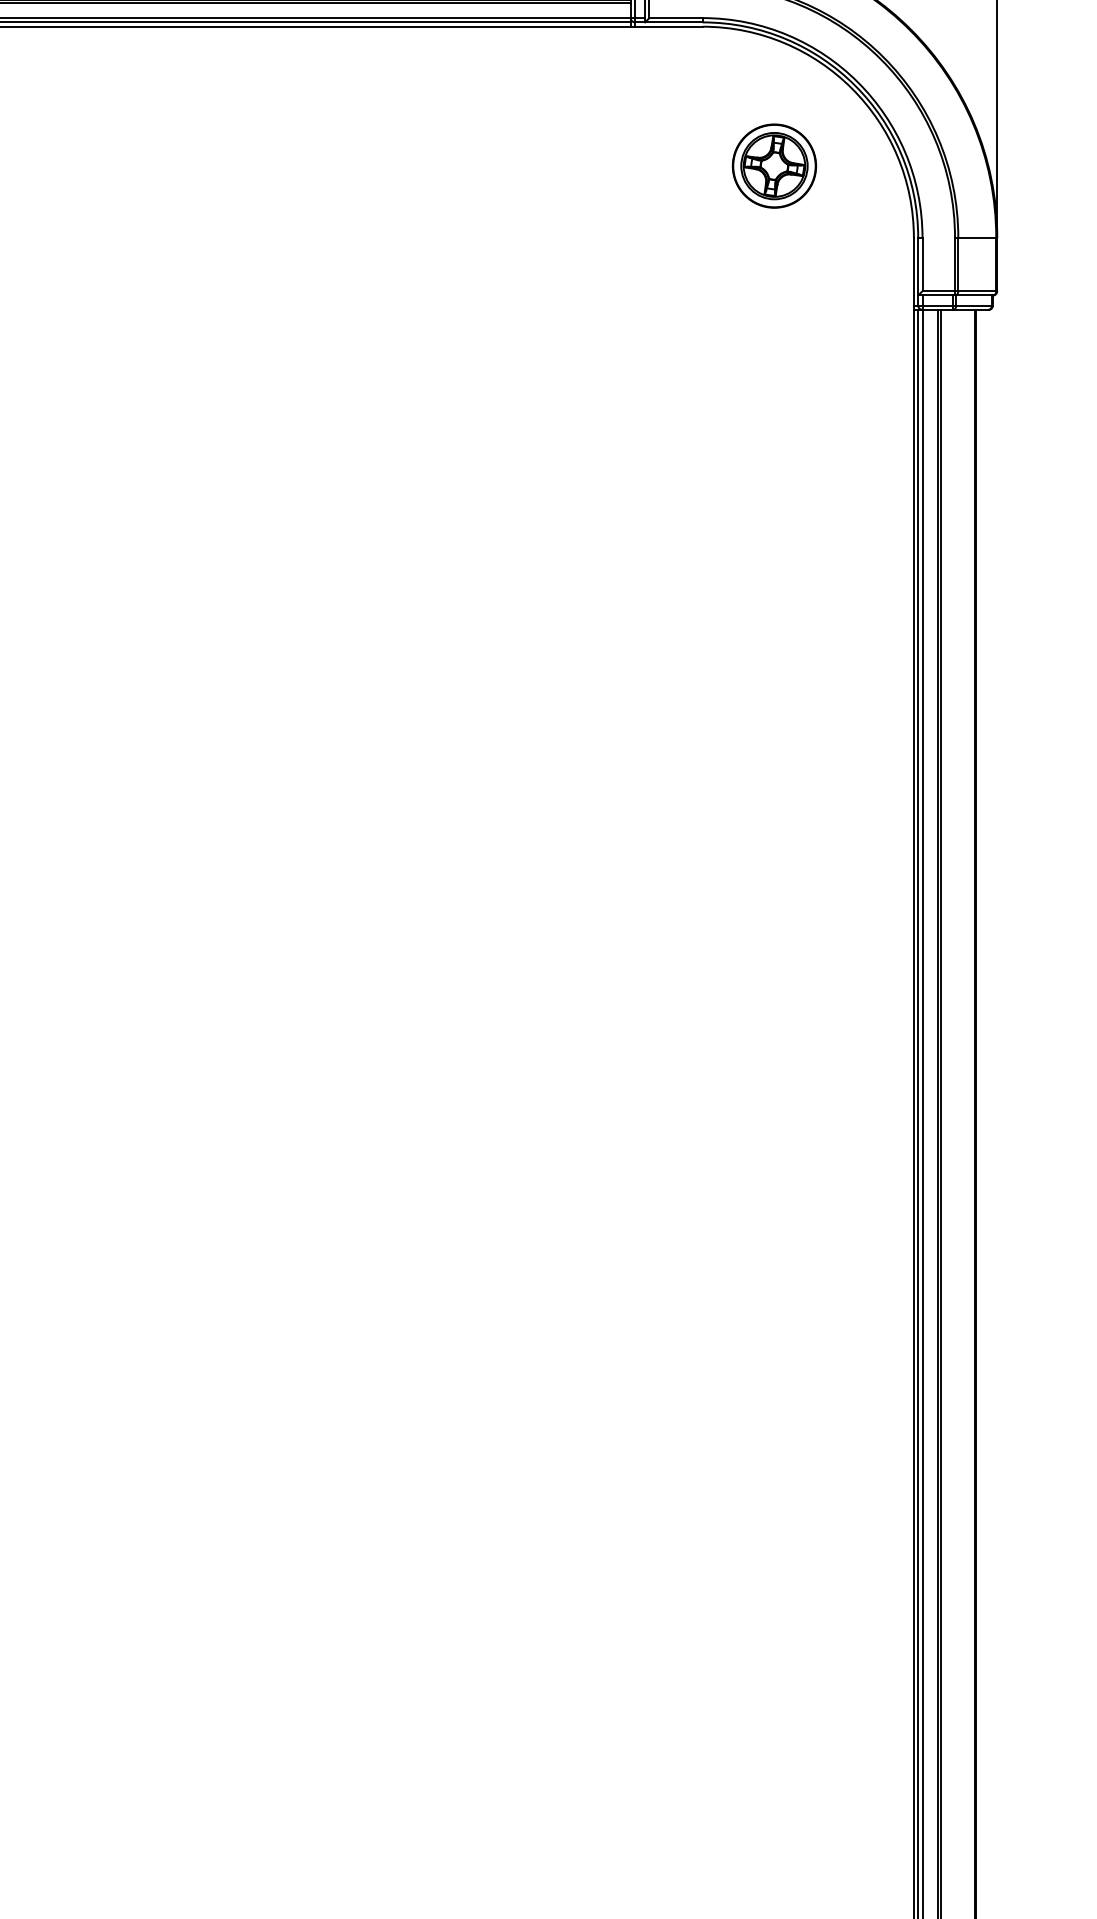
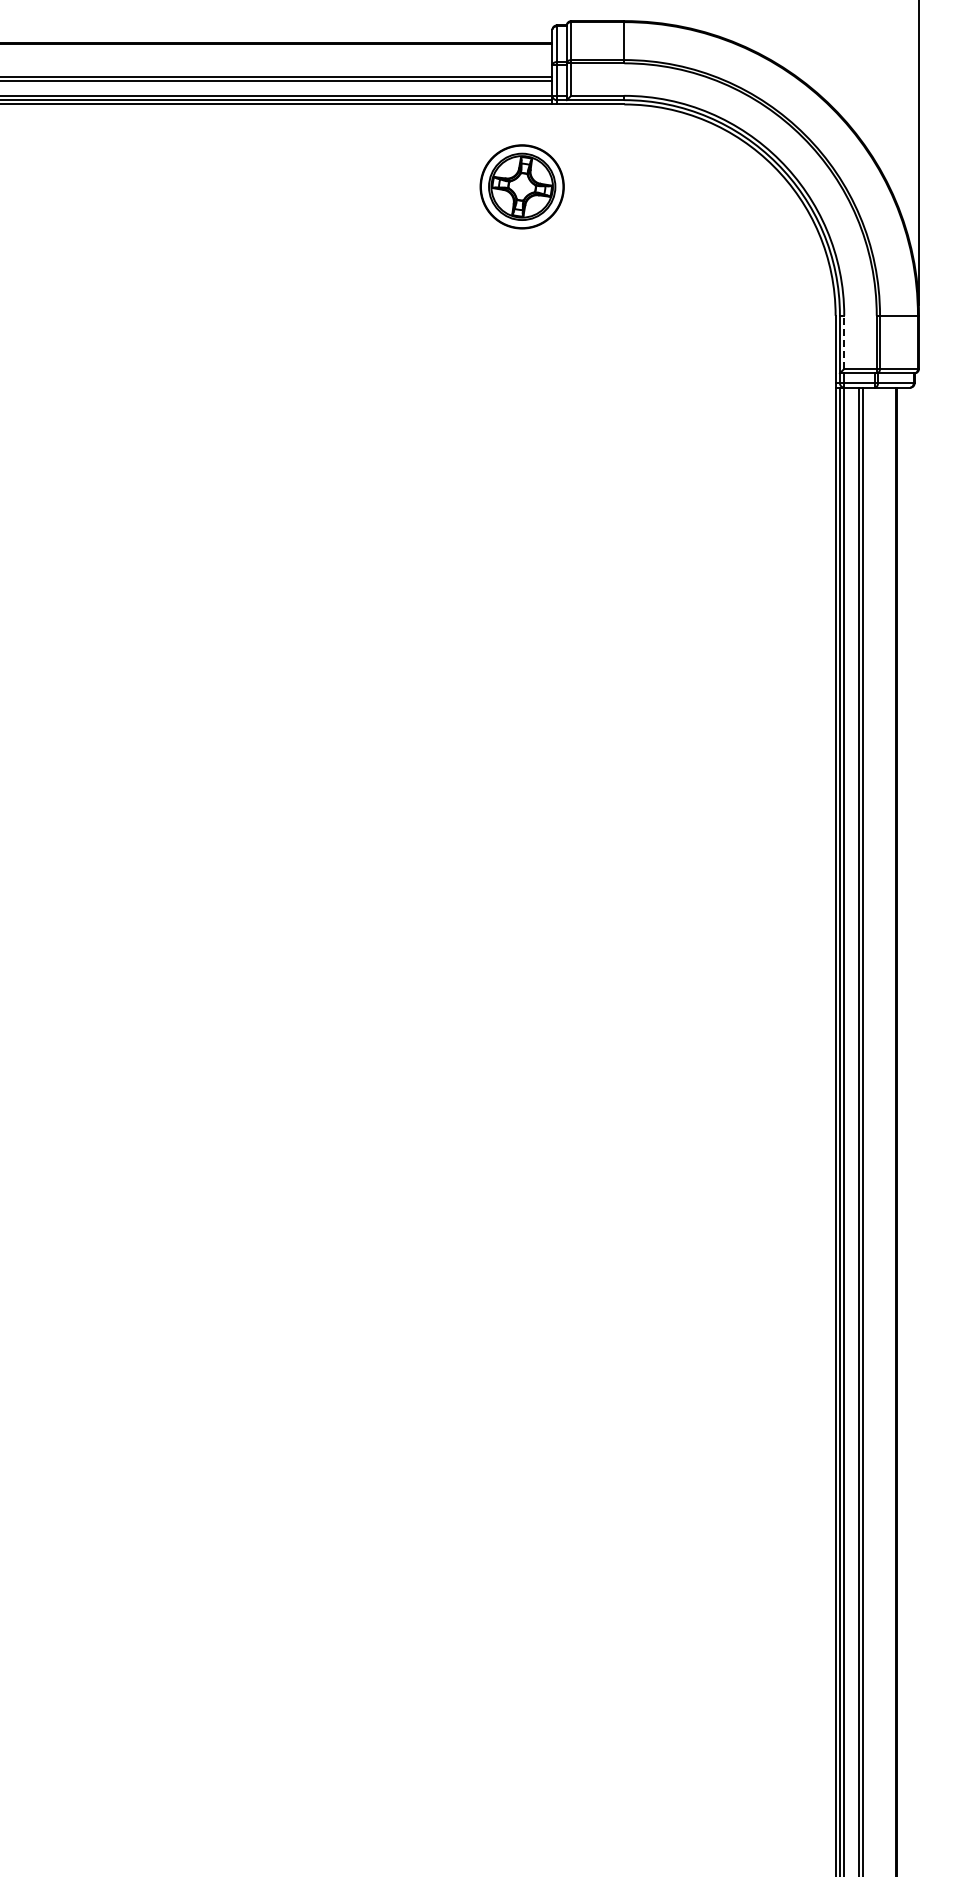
part: (774, 165) -> (522, 186), moved
line: (922, 264) -> (844, 342), solid -> dashed

